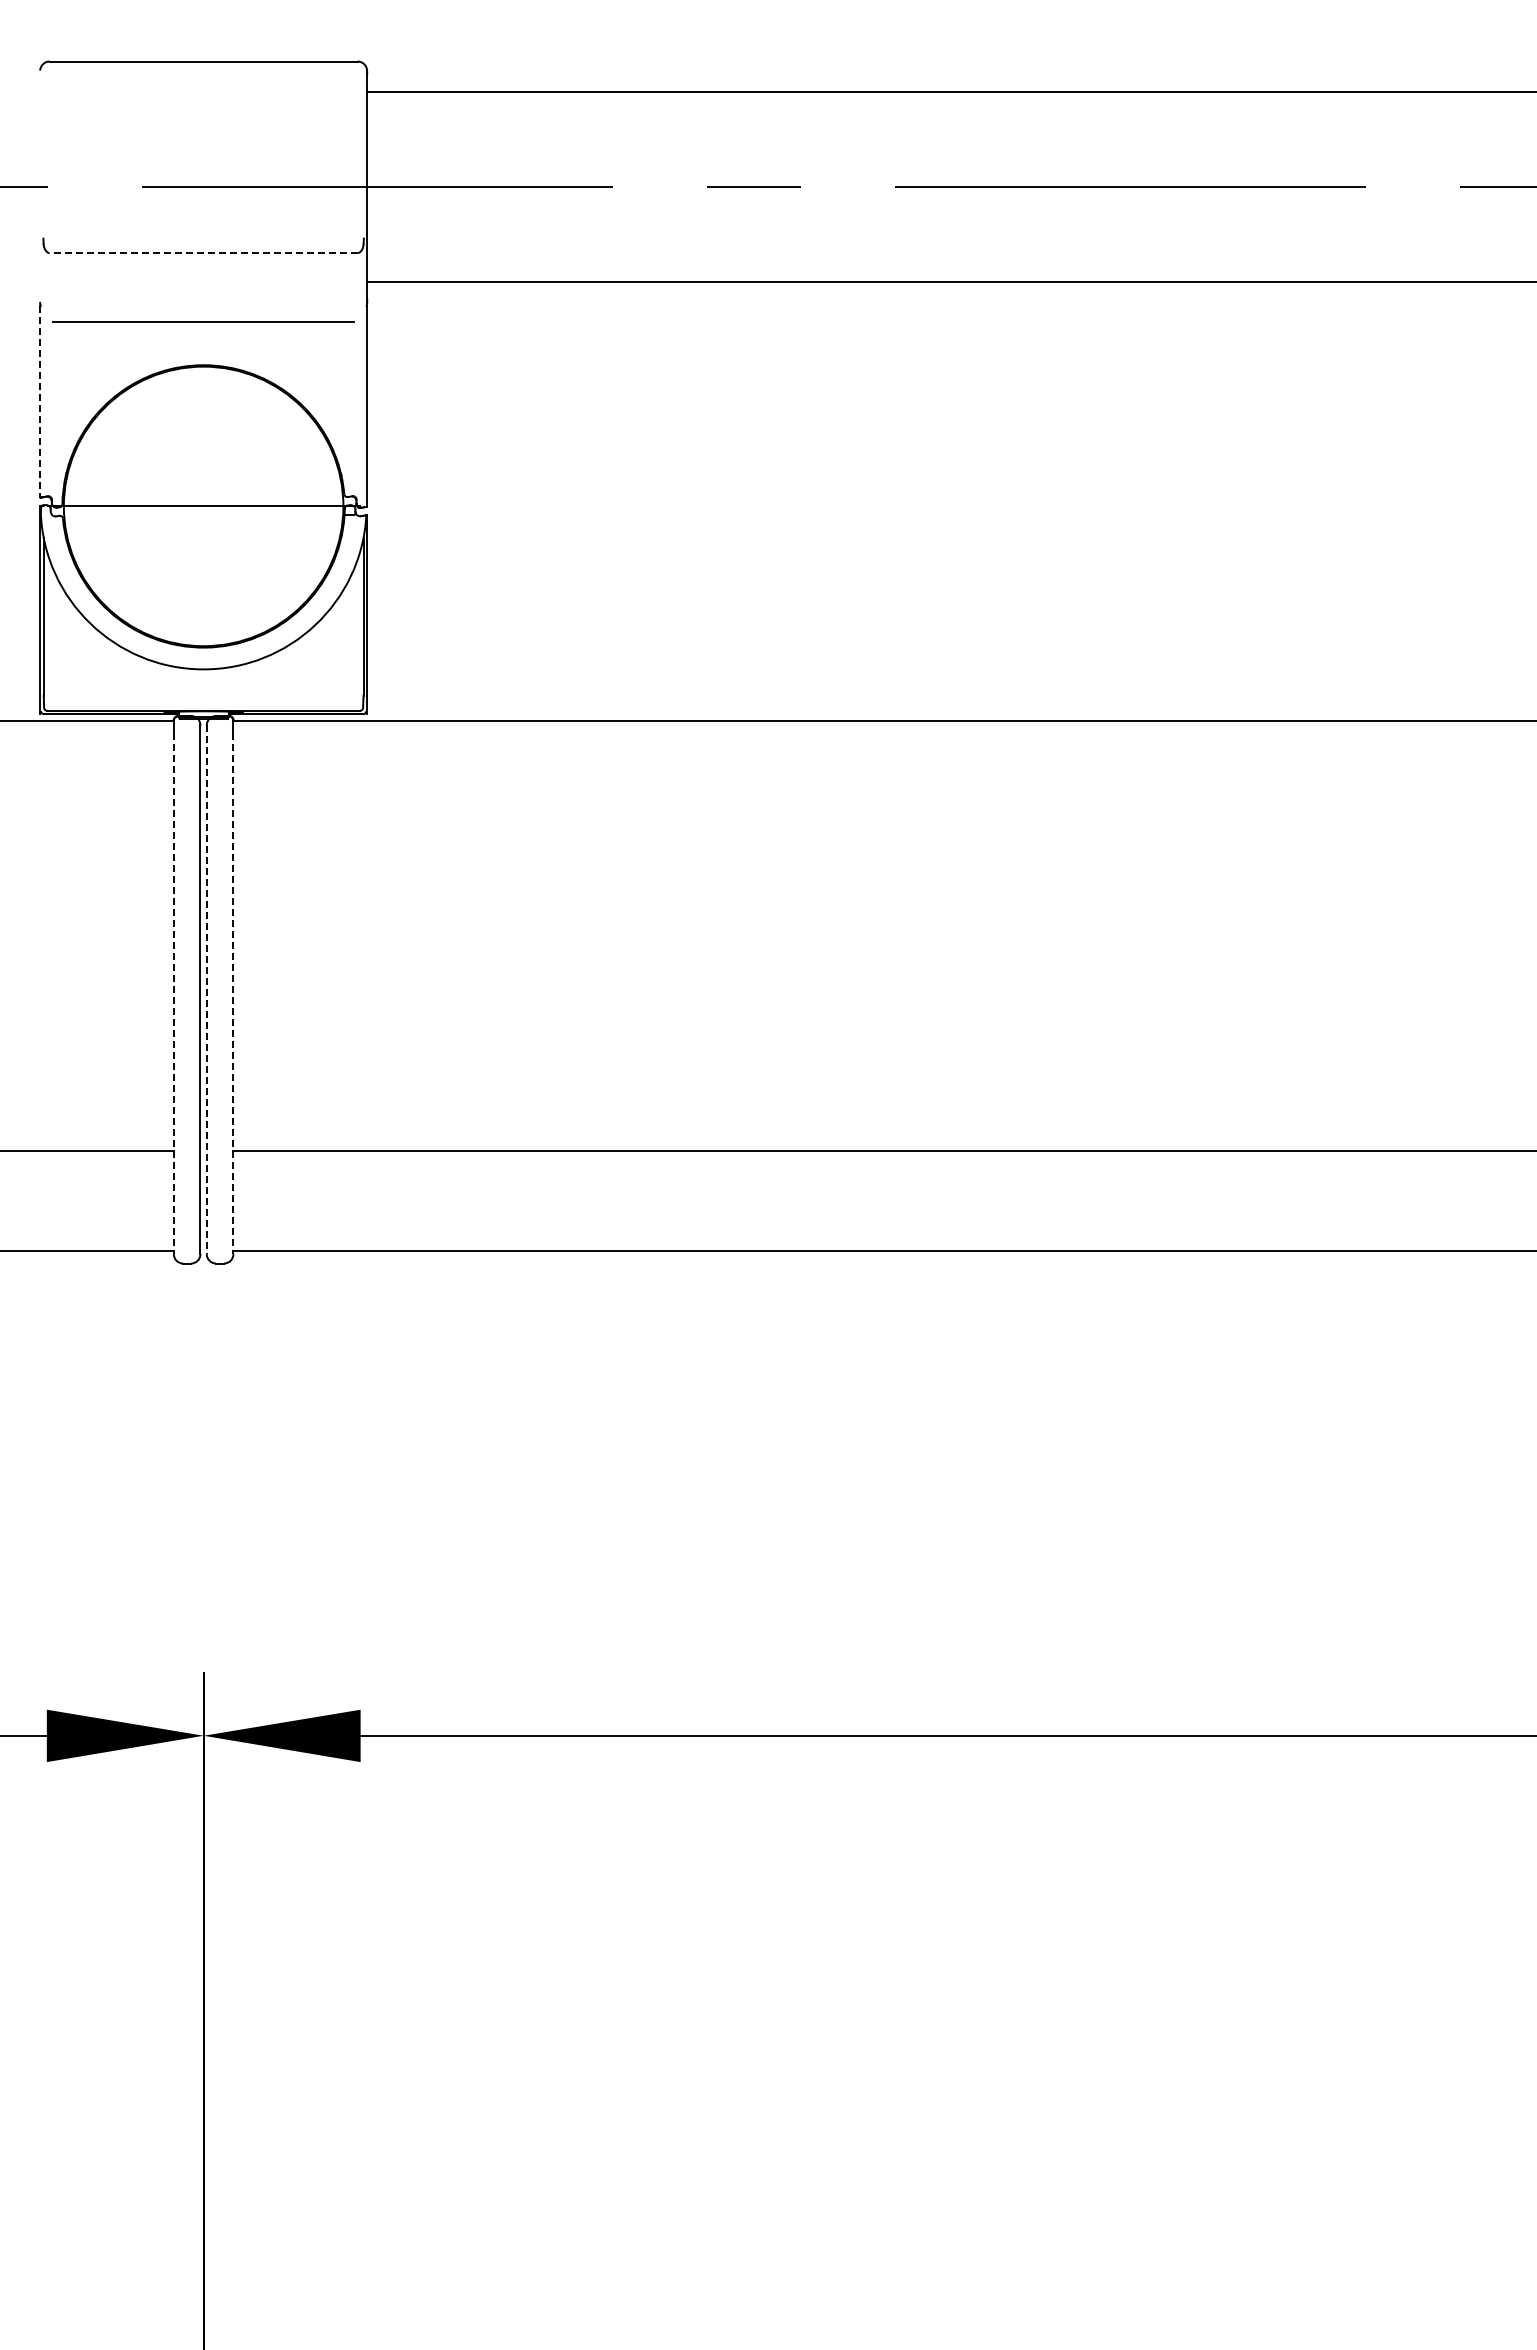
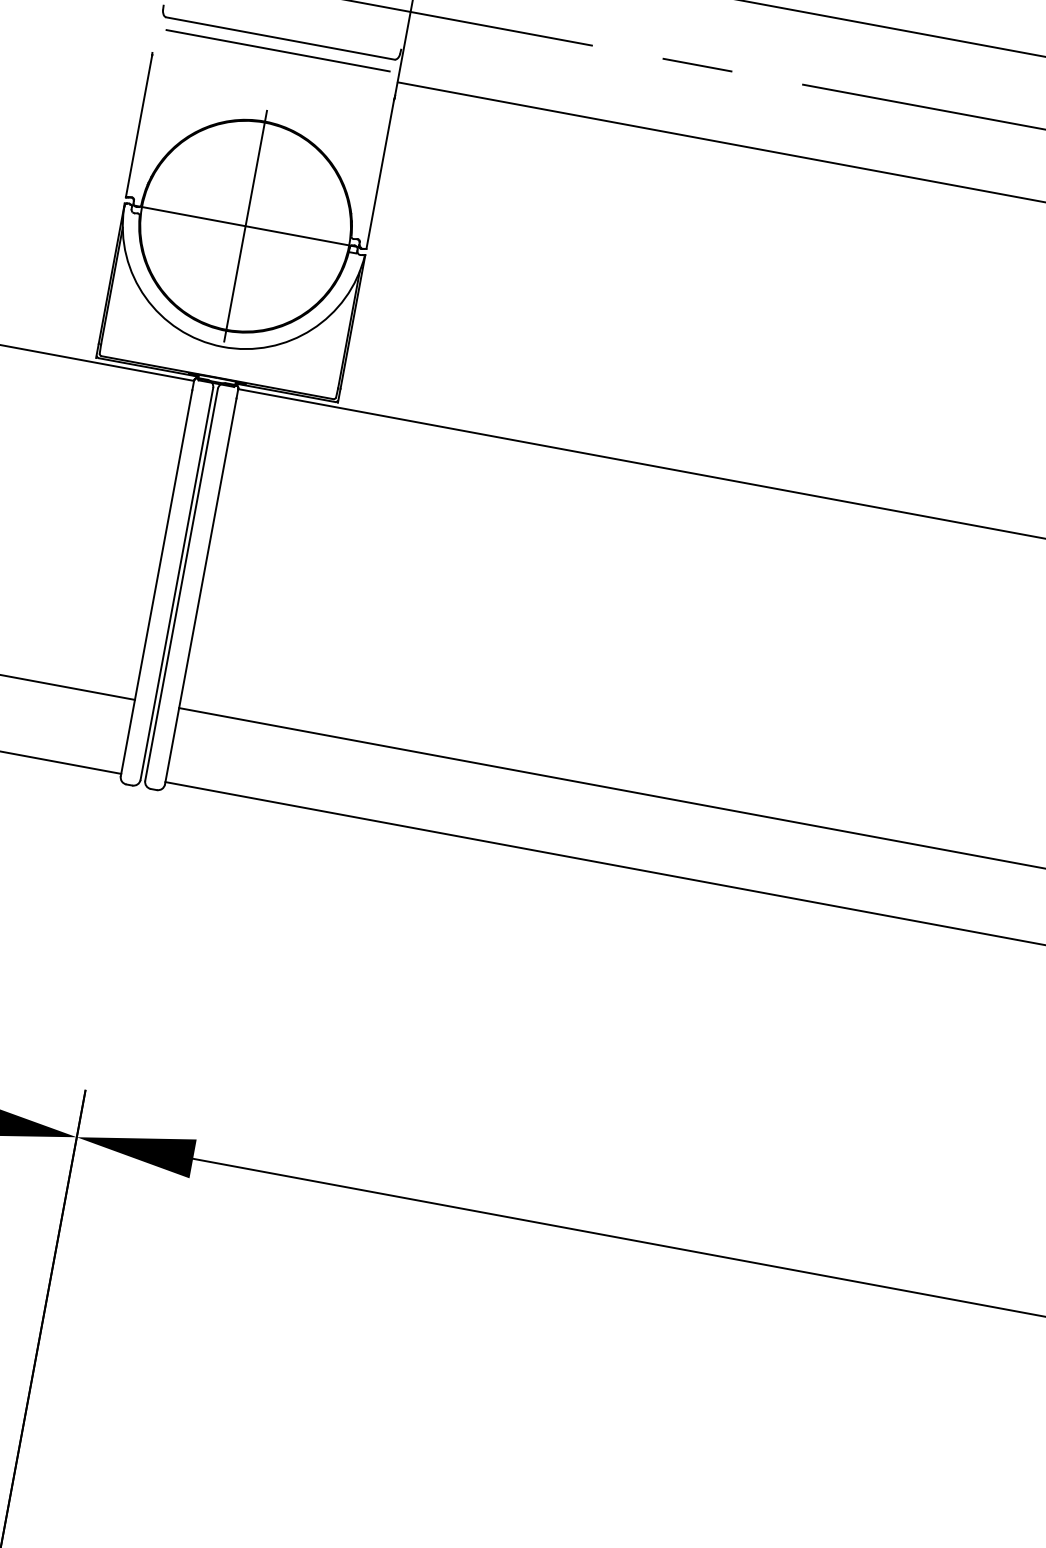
line: (203, 253) -> (280, 38), dashed -> solid
line: (203, 321) -> (278, 50), moved
line: (40, 401) -> (139, 126), dashed -> solid
line: (203, 506) -> (245, 226), added
line: (206, 990) -> (181, 585), dashed -> solid
line: (173, 994) -> (156, 583), dashed -> solid
line: (233, 994) -> (200, 592), dashed -> solid

